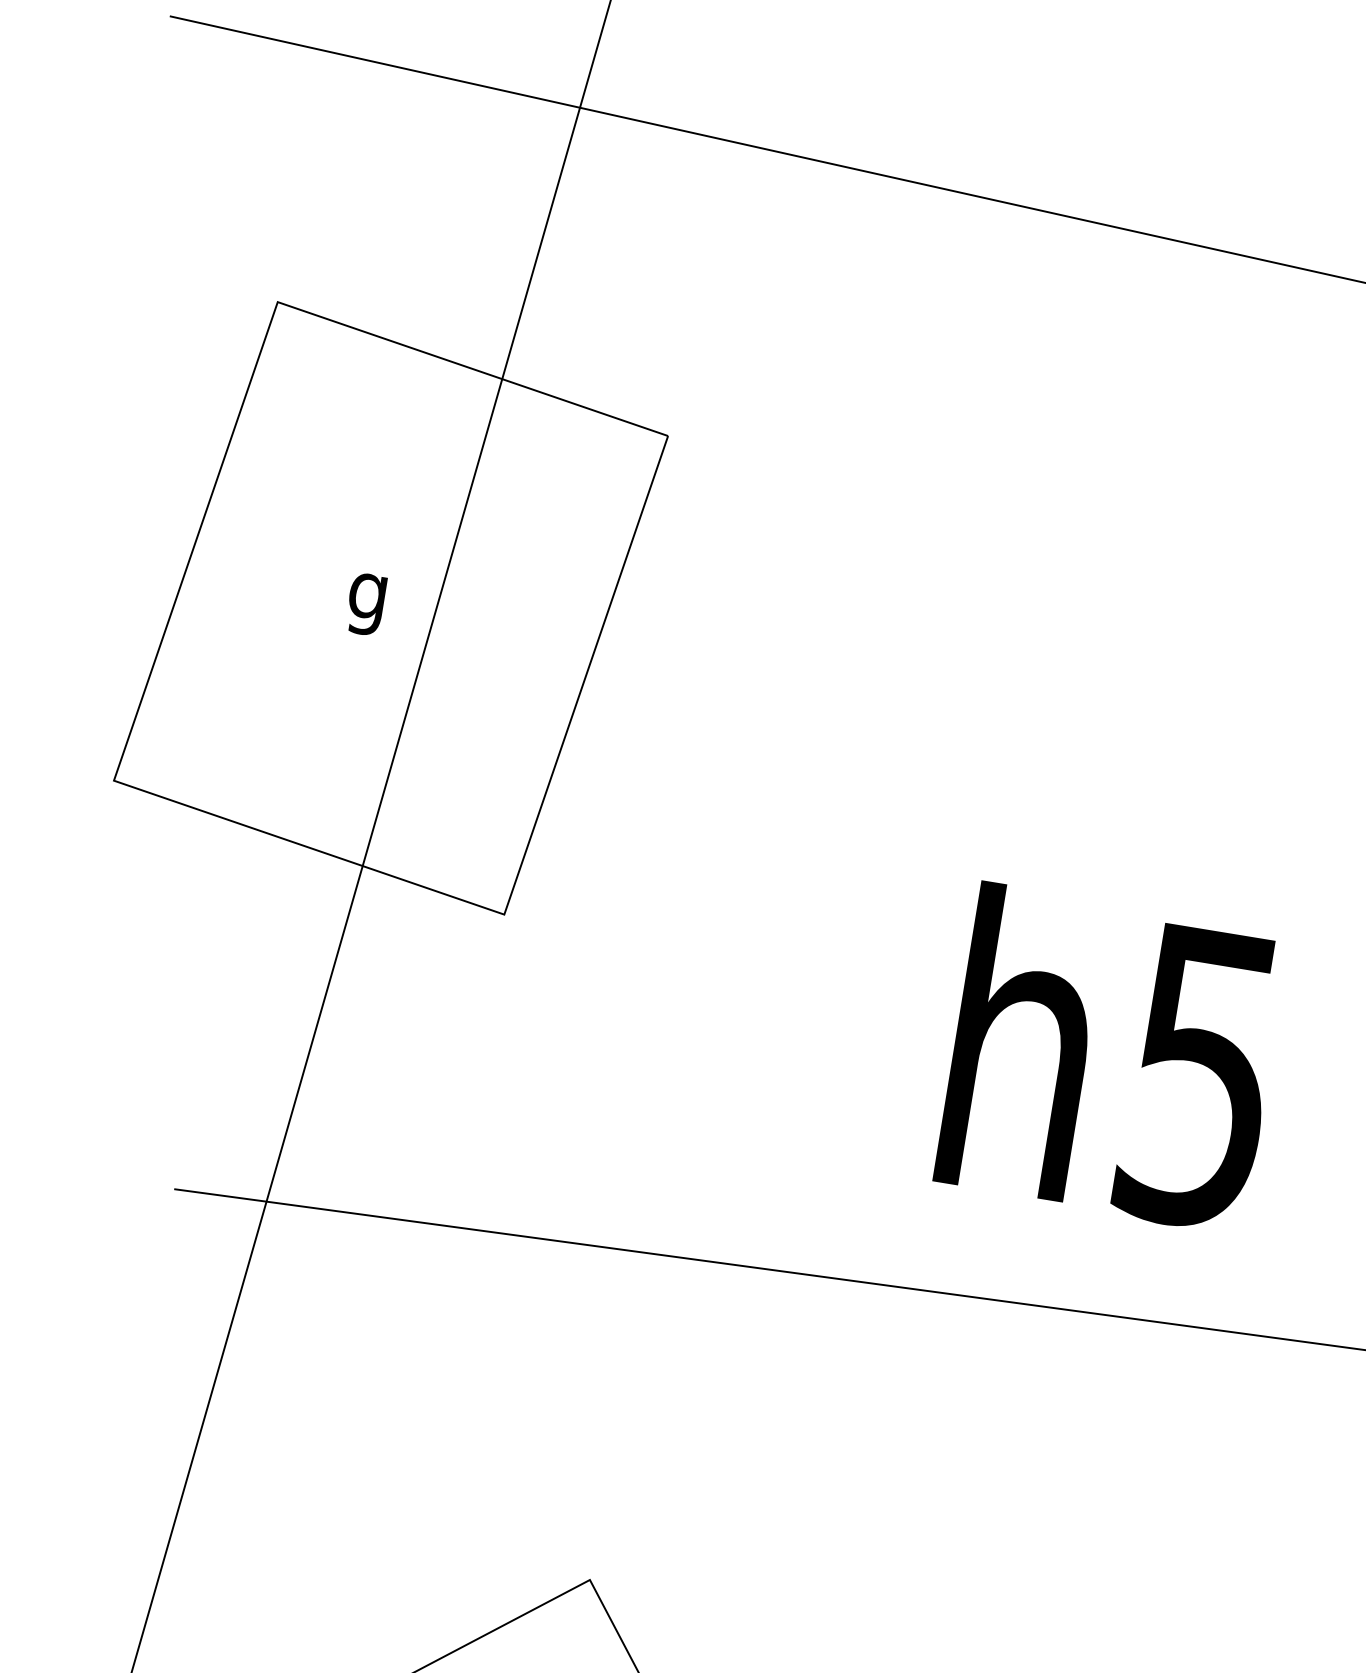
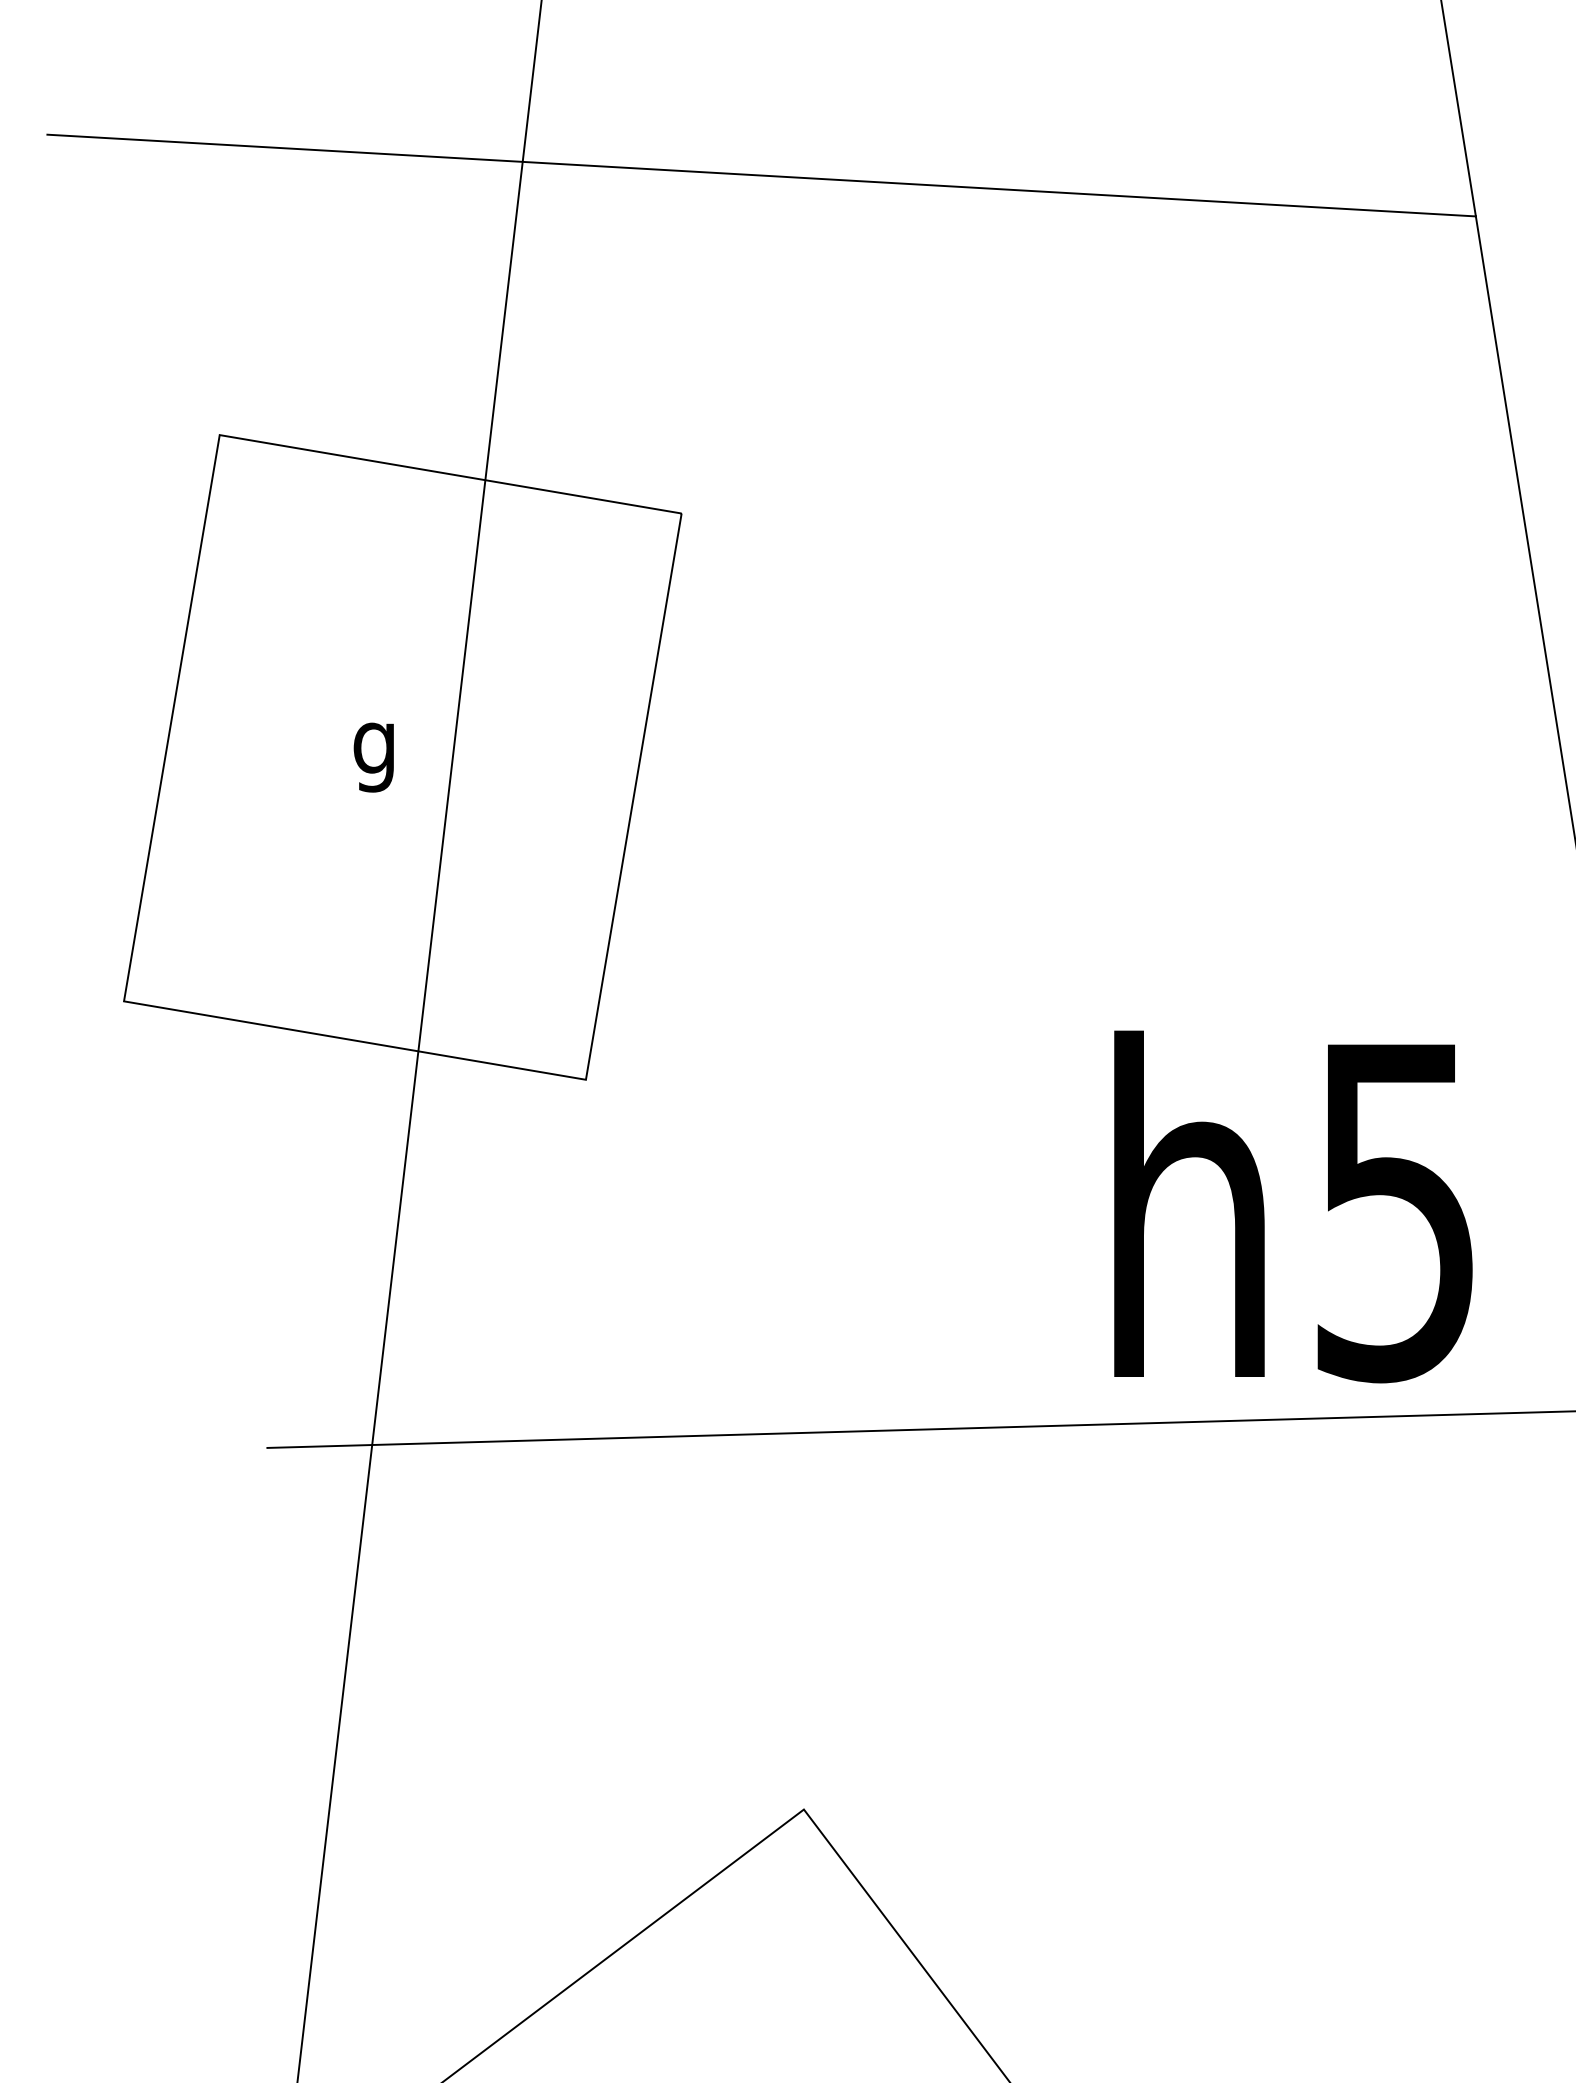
text: (1112, 1058) -> (1293, 1206), moved

